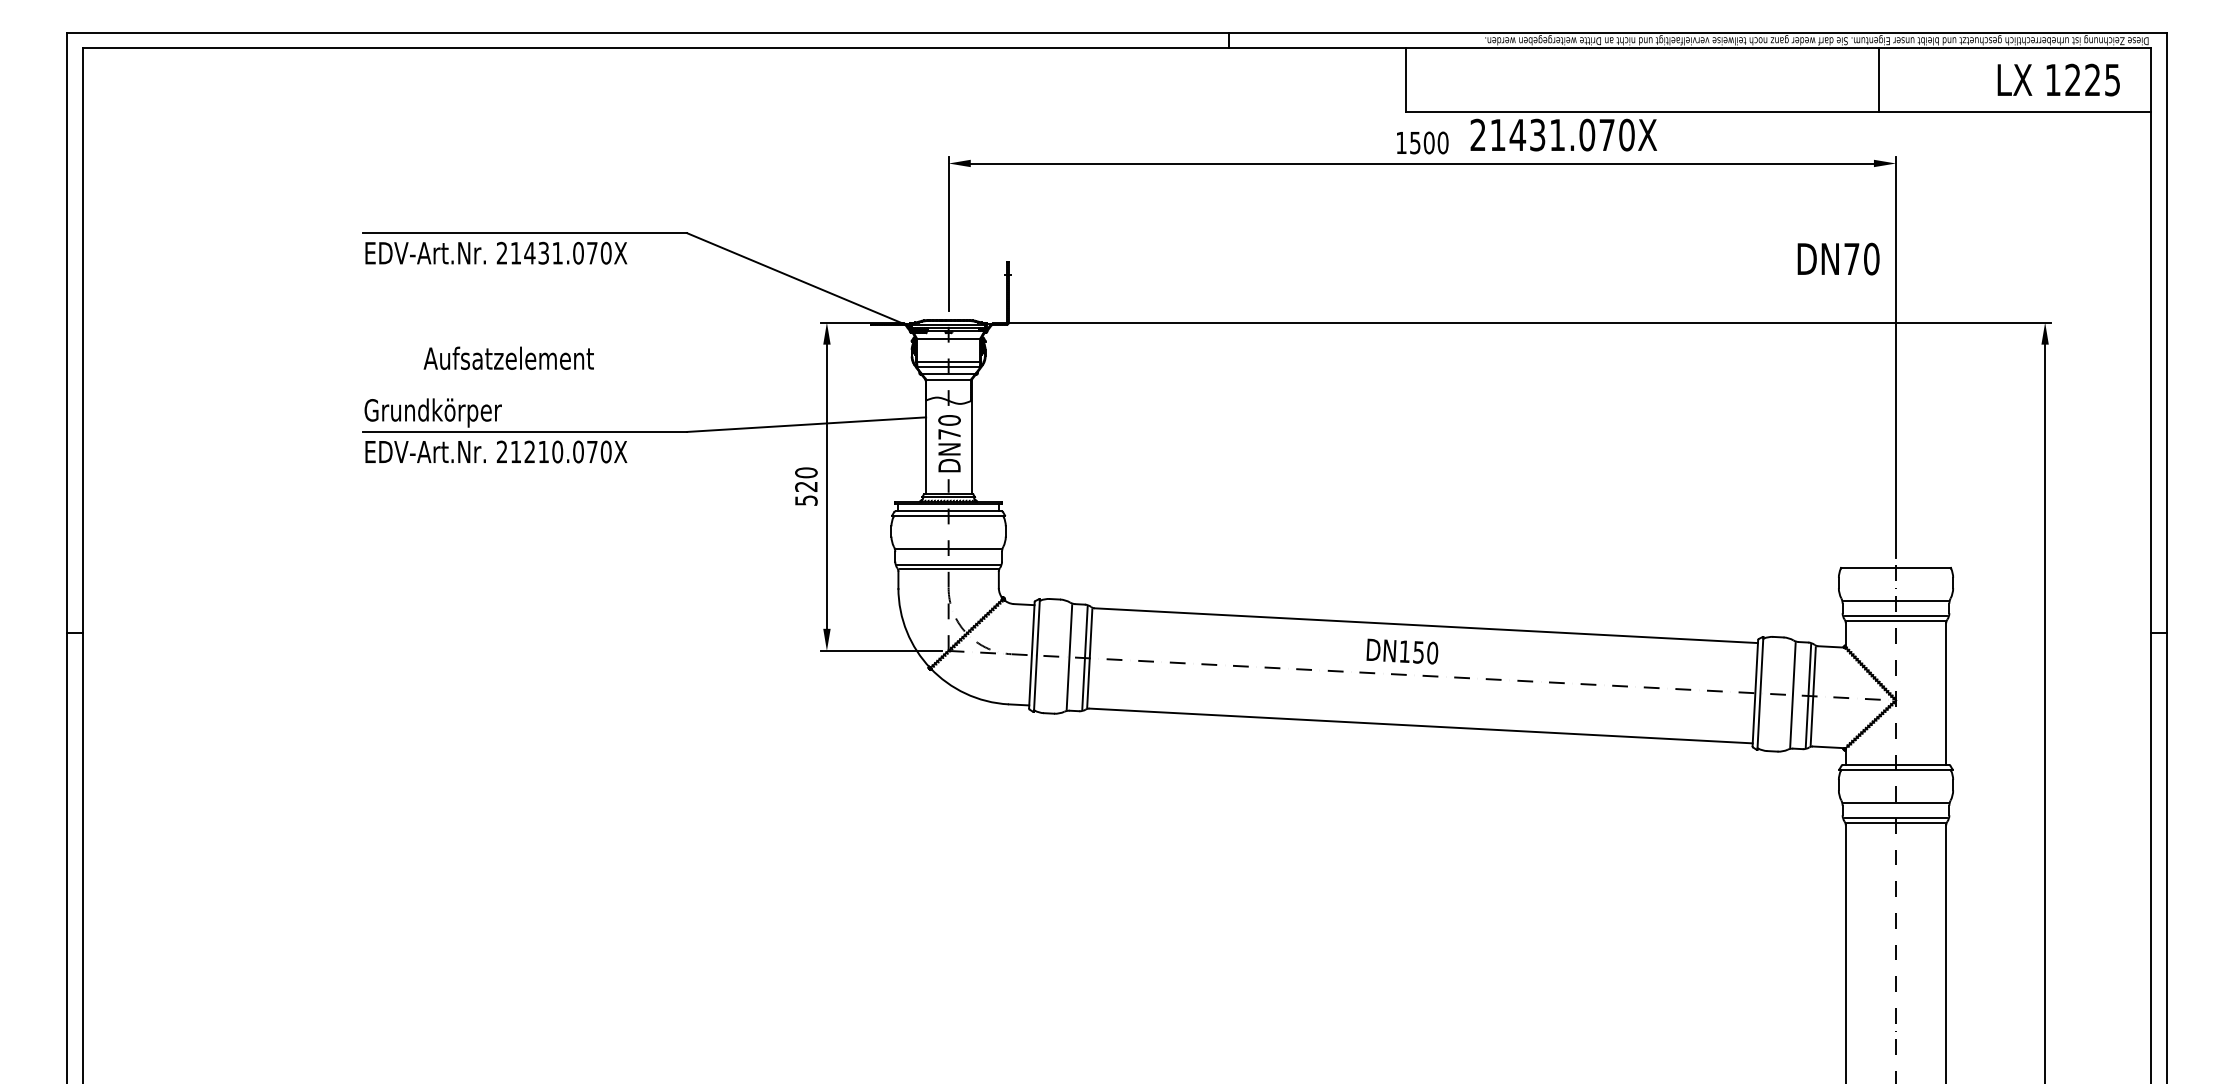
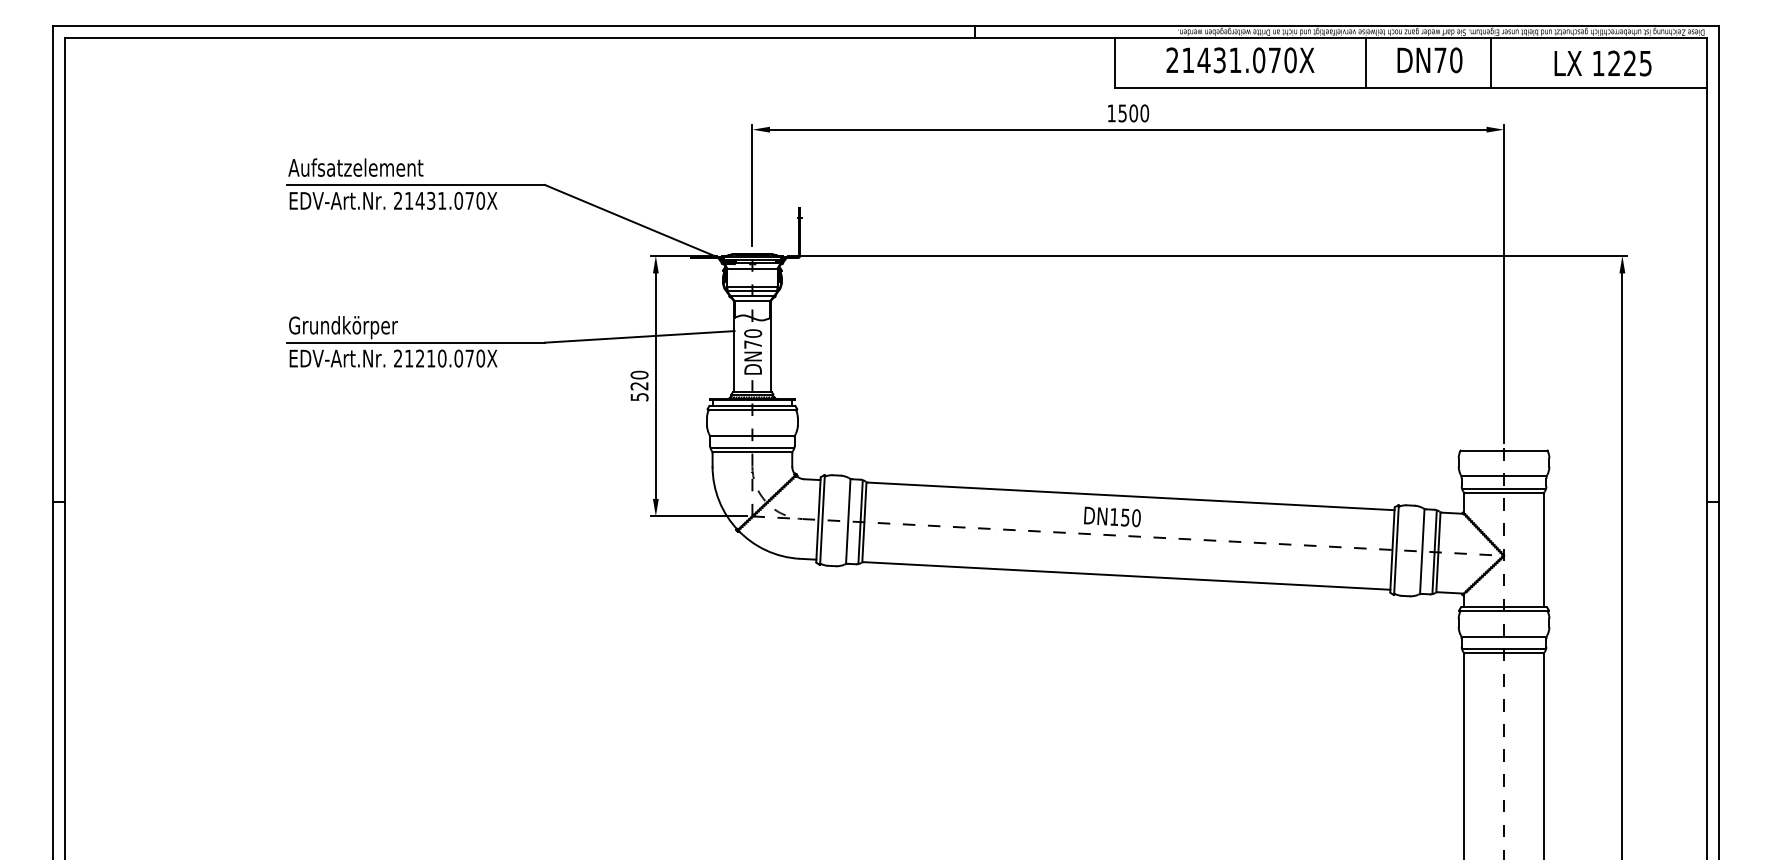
line: (1721, 79) -> (1365, 63), added
text: (2058, 79) -> (1602, 63), moved
text: (1563, 134) -> (1240, 59), moved
text: (1838, 258) -> (1429, 59), moved
text: (508, 357) -> (355, 166), moved

